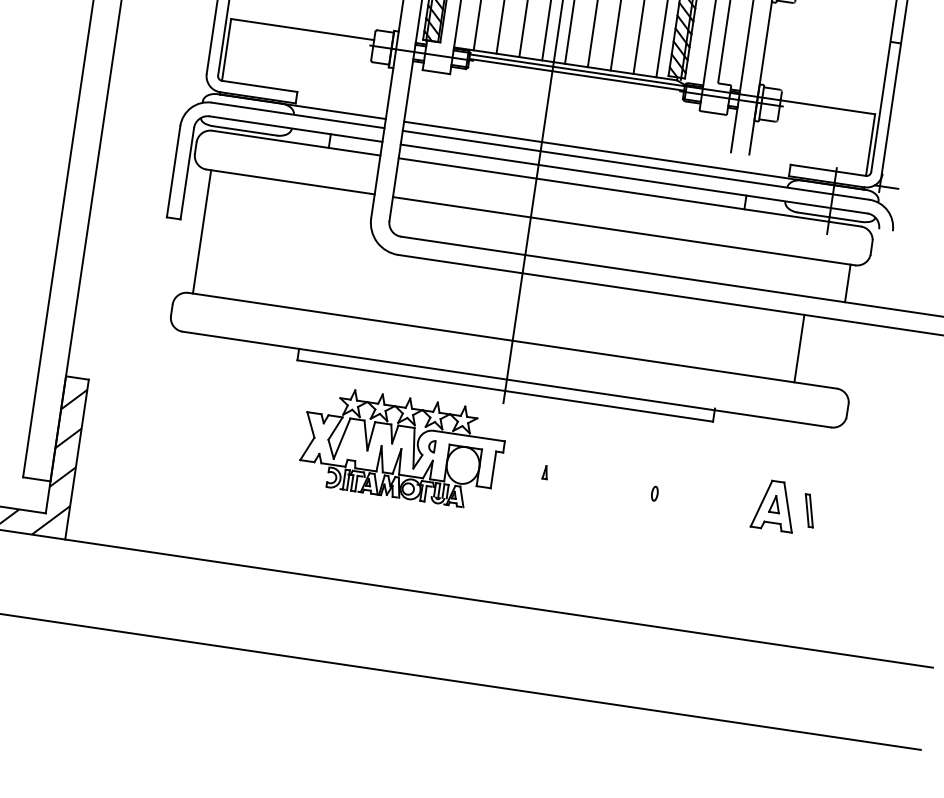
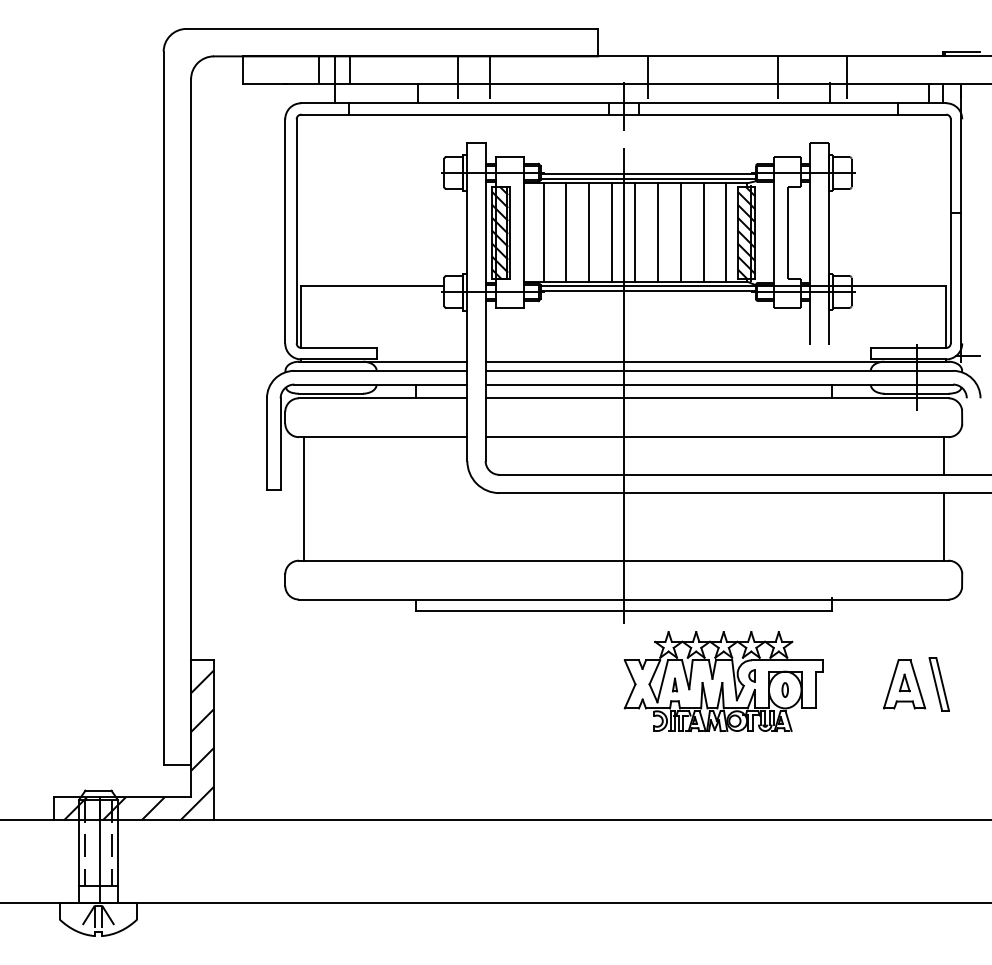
line: (799, 348) -> (943, 526), moved
part: (402, 447) -> (723, 681), moved
part: (808, 510) -> (938, 684), size x1.67

